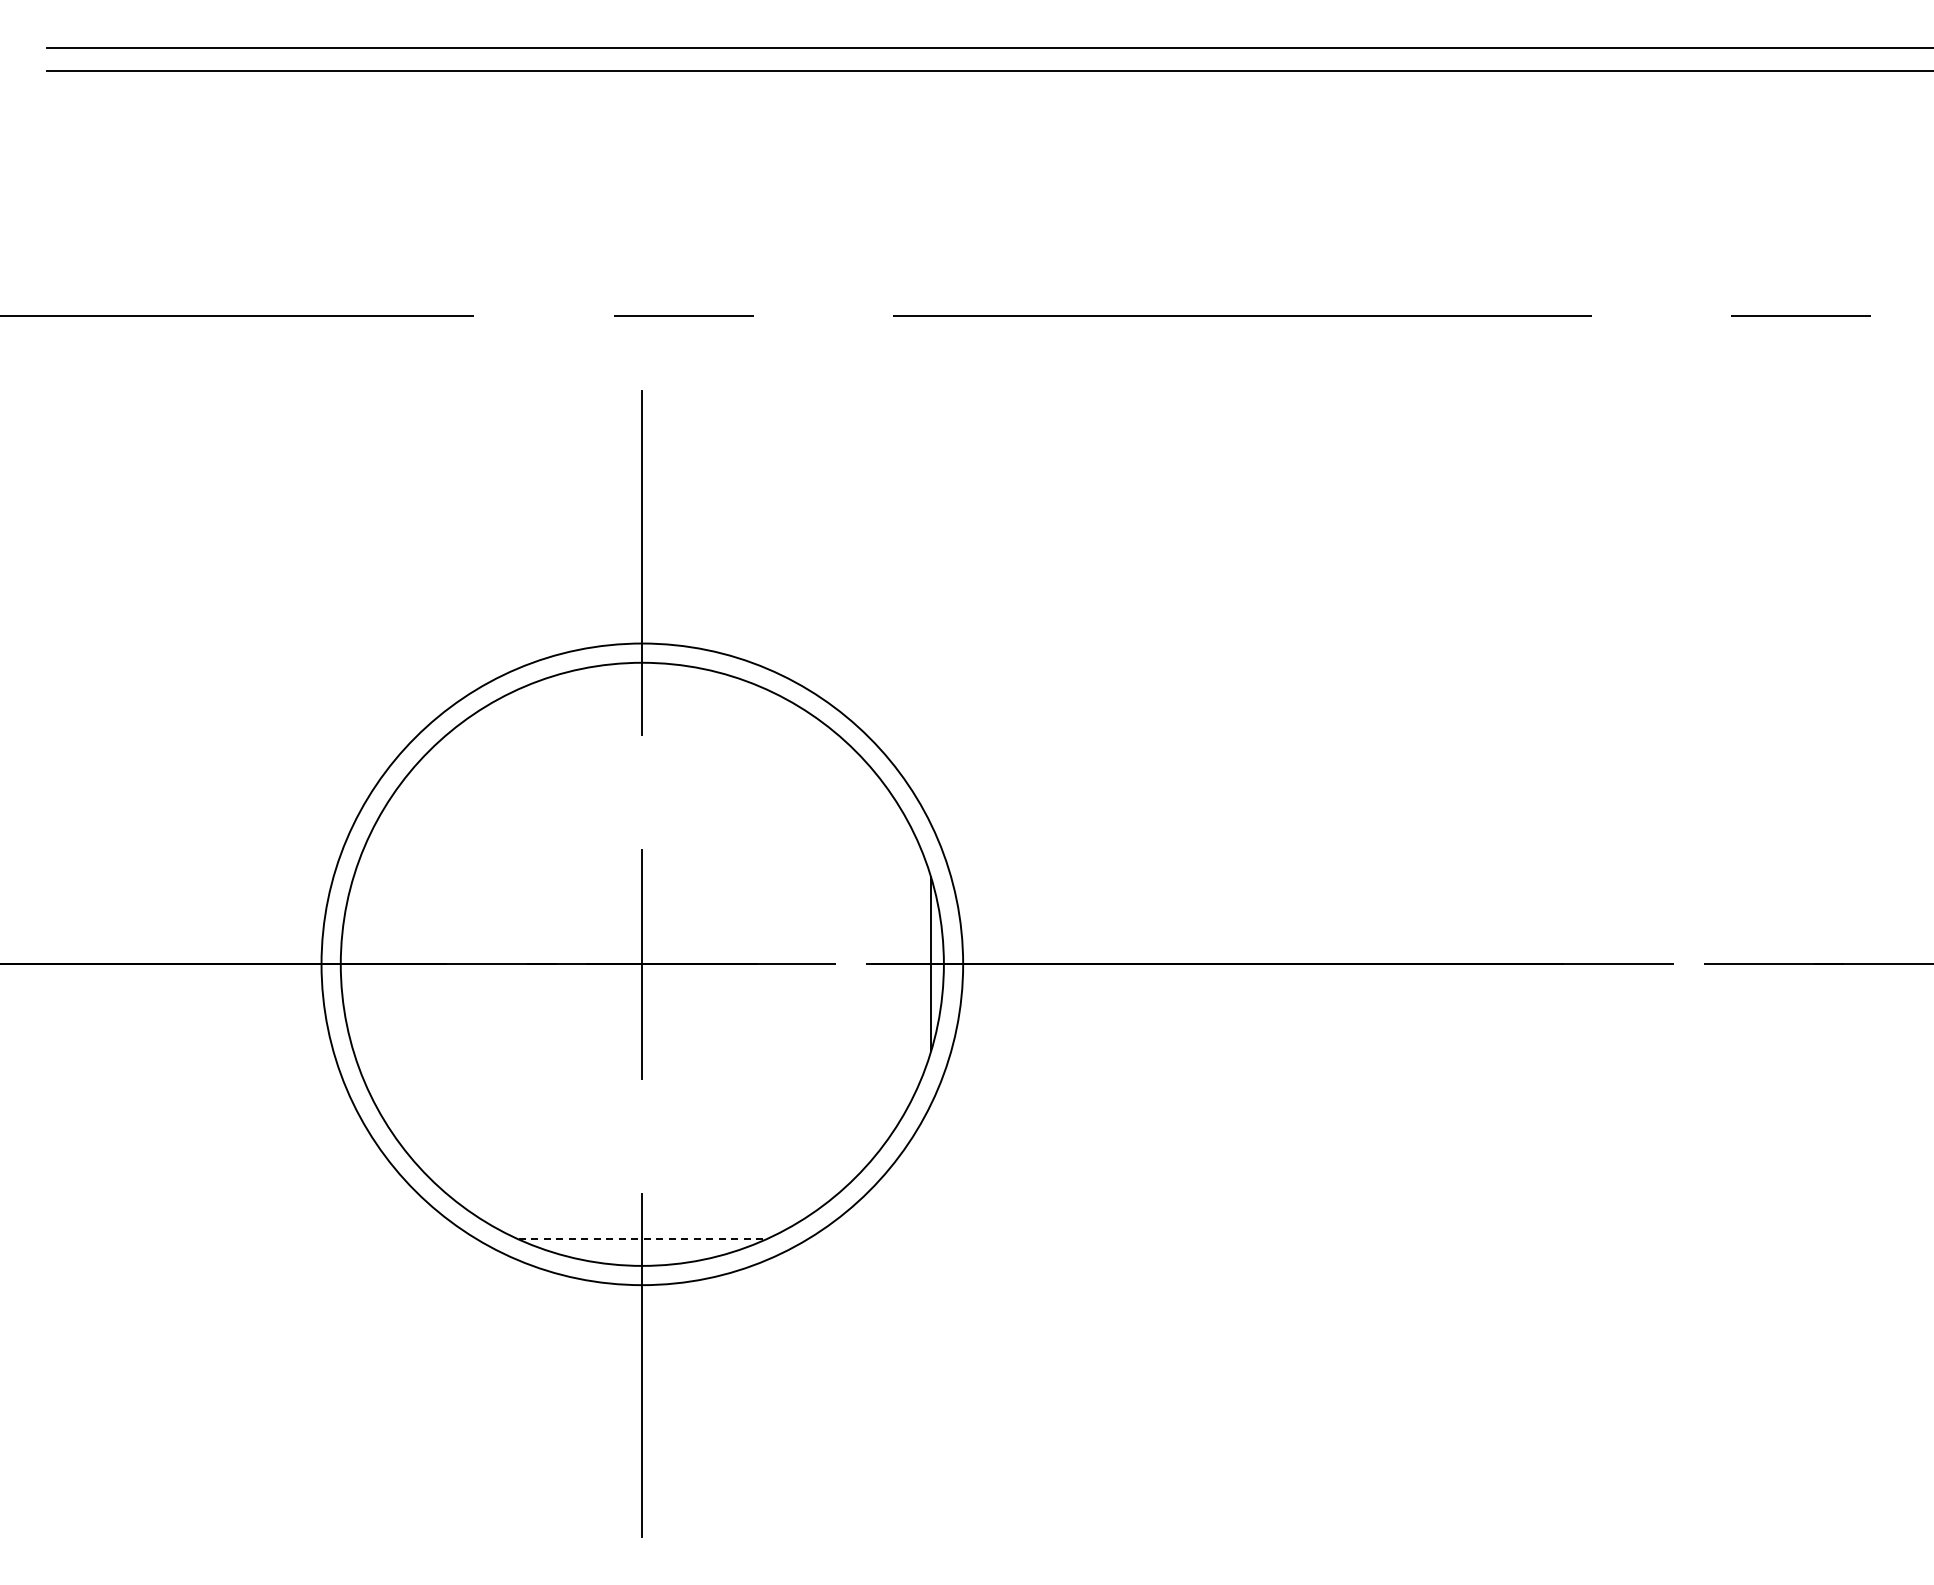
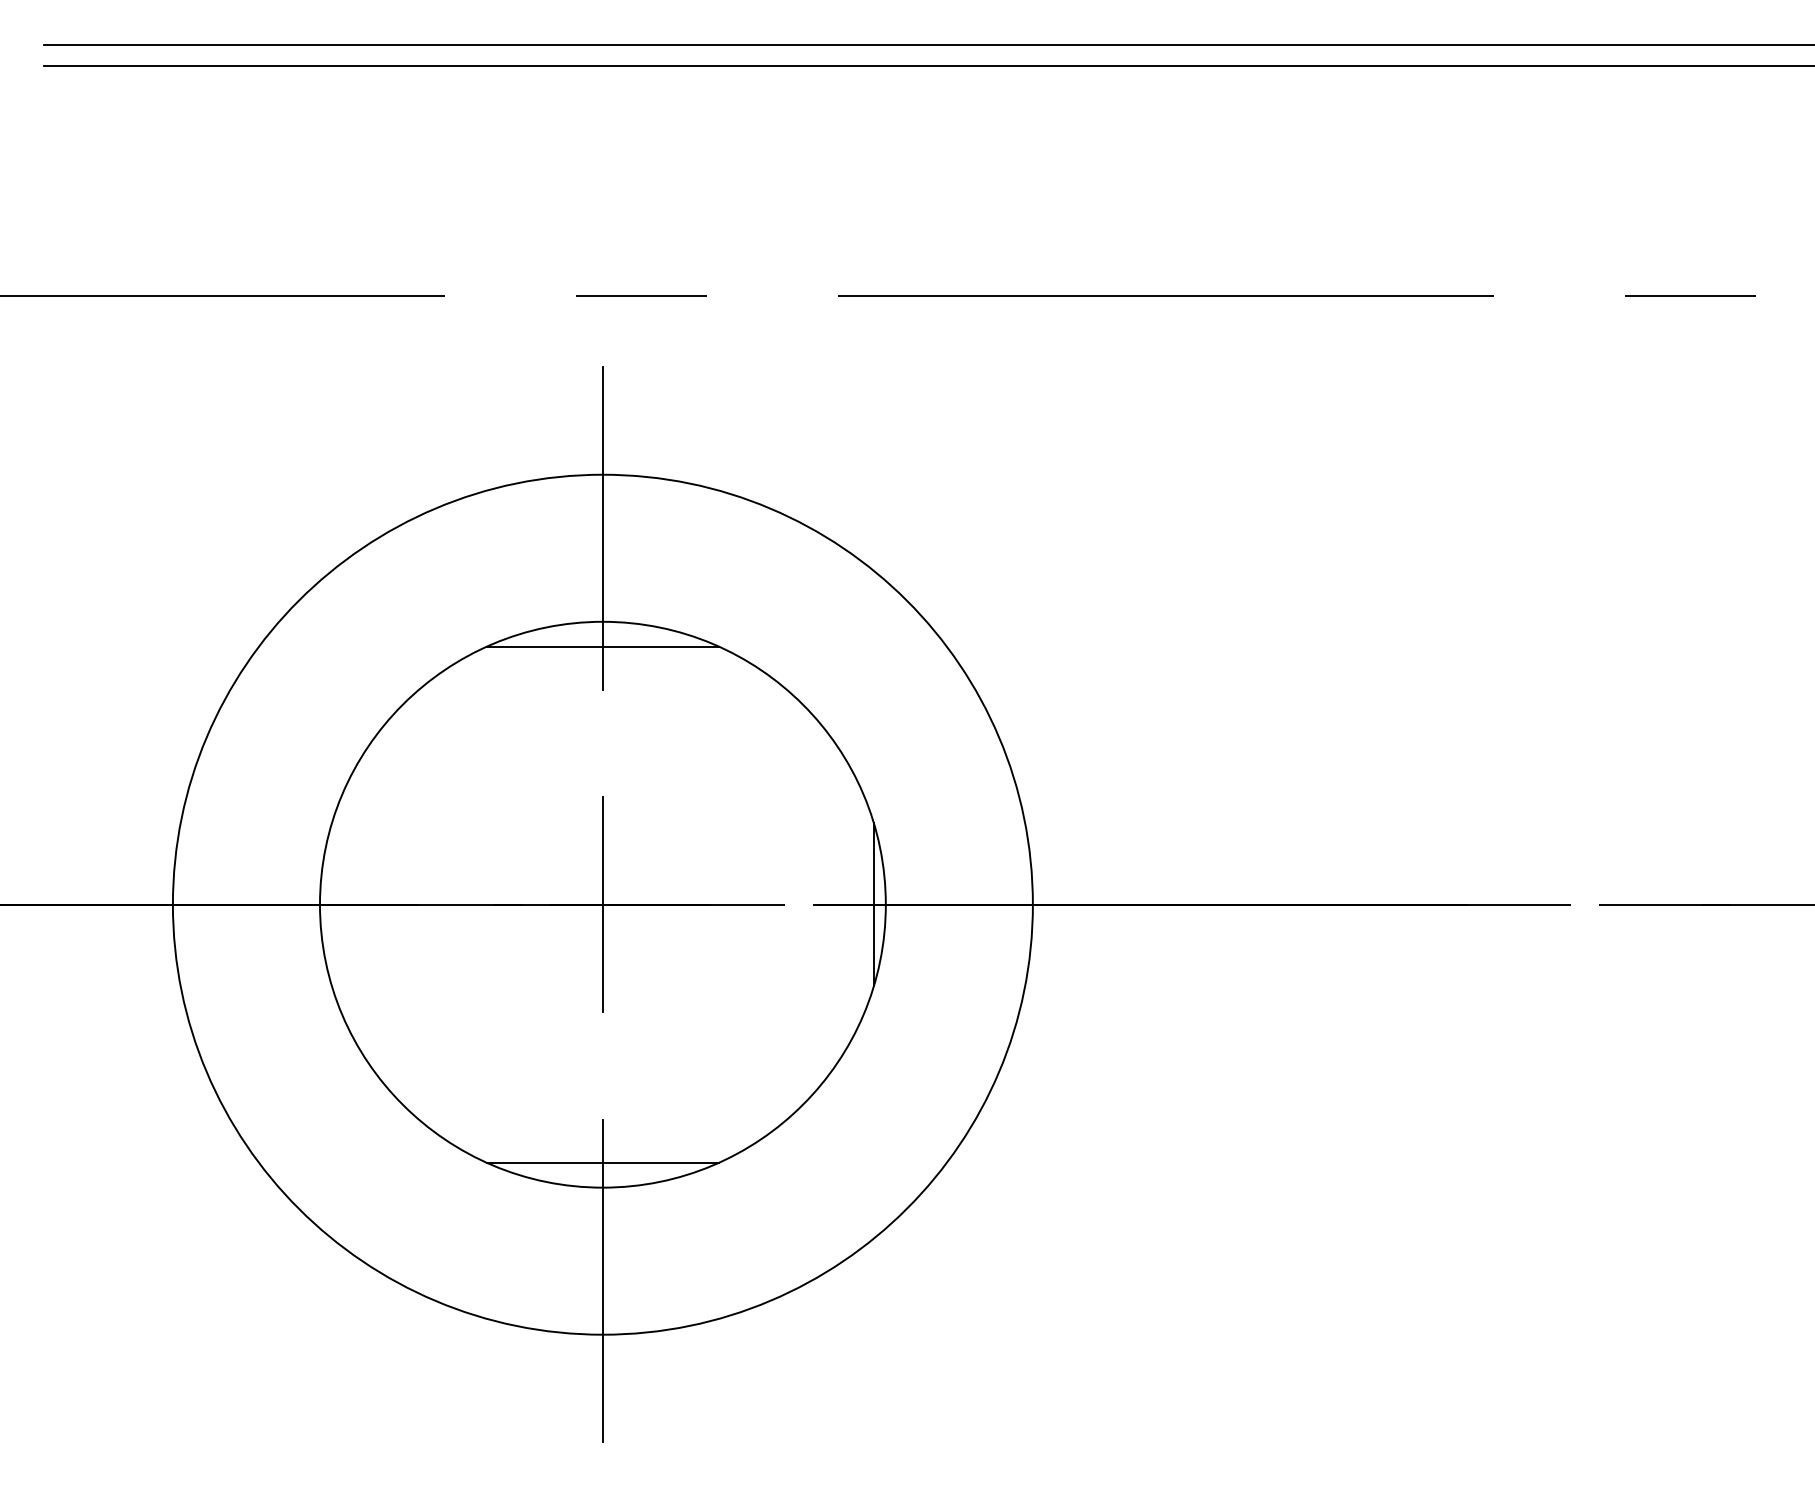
line: (642, 689) -> (603, 646), added
circle: (642, 964) -> (603, 904), size x1.43
line: (642, 1239) -> (603, 1162), dashed -> solid

